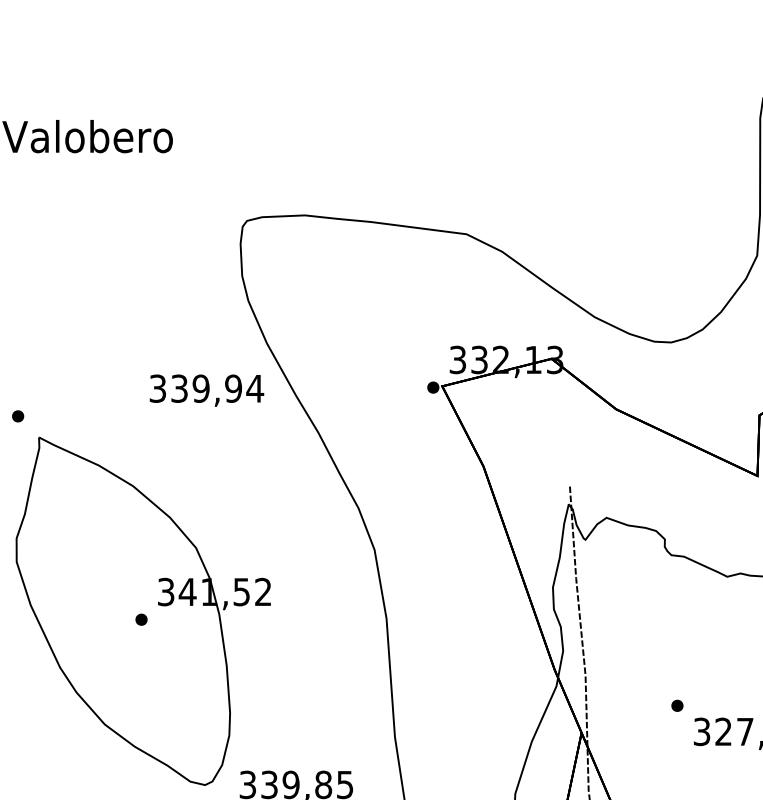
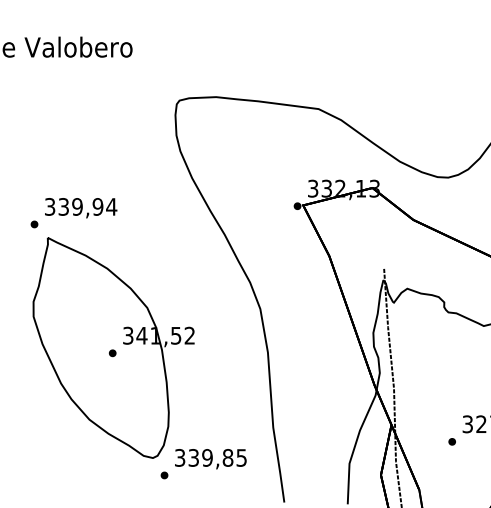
text: (207, 391) -> (81, 208), moved
part: (676, 705) -> (451, 441), moved

